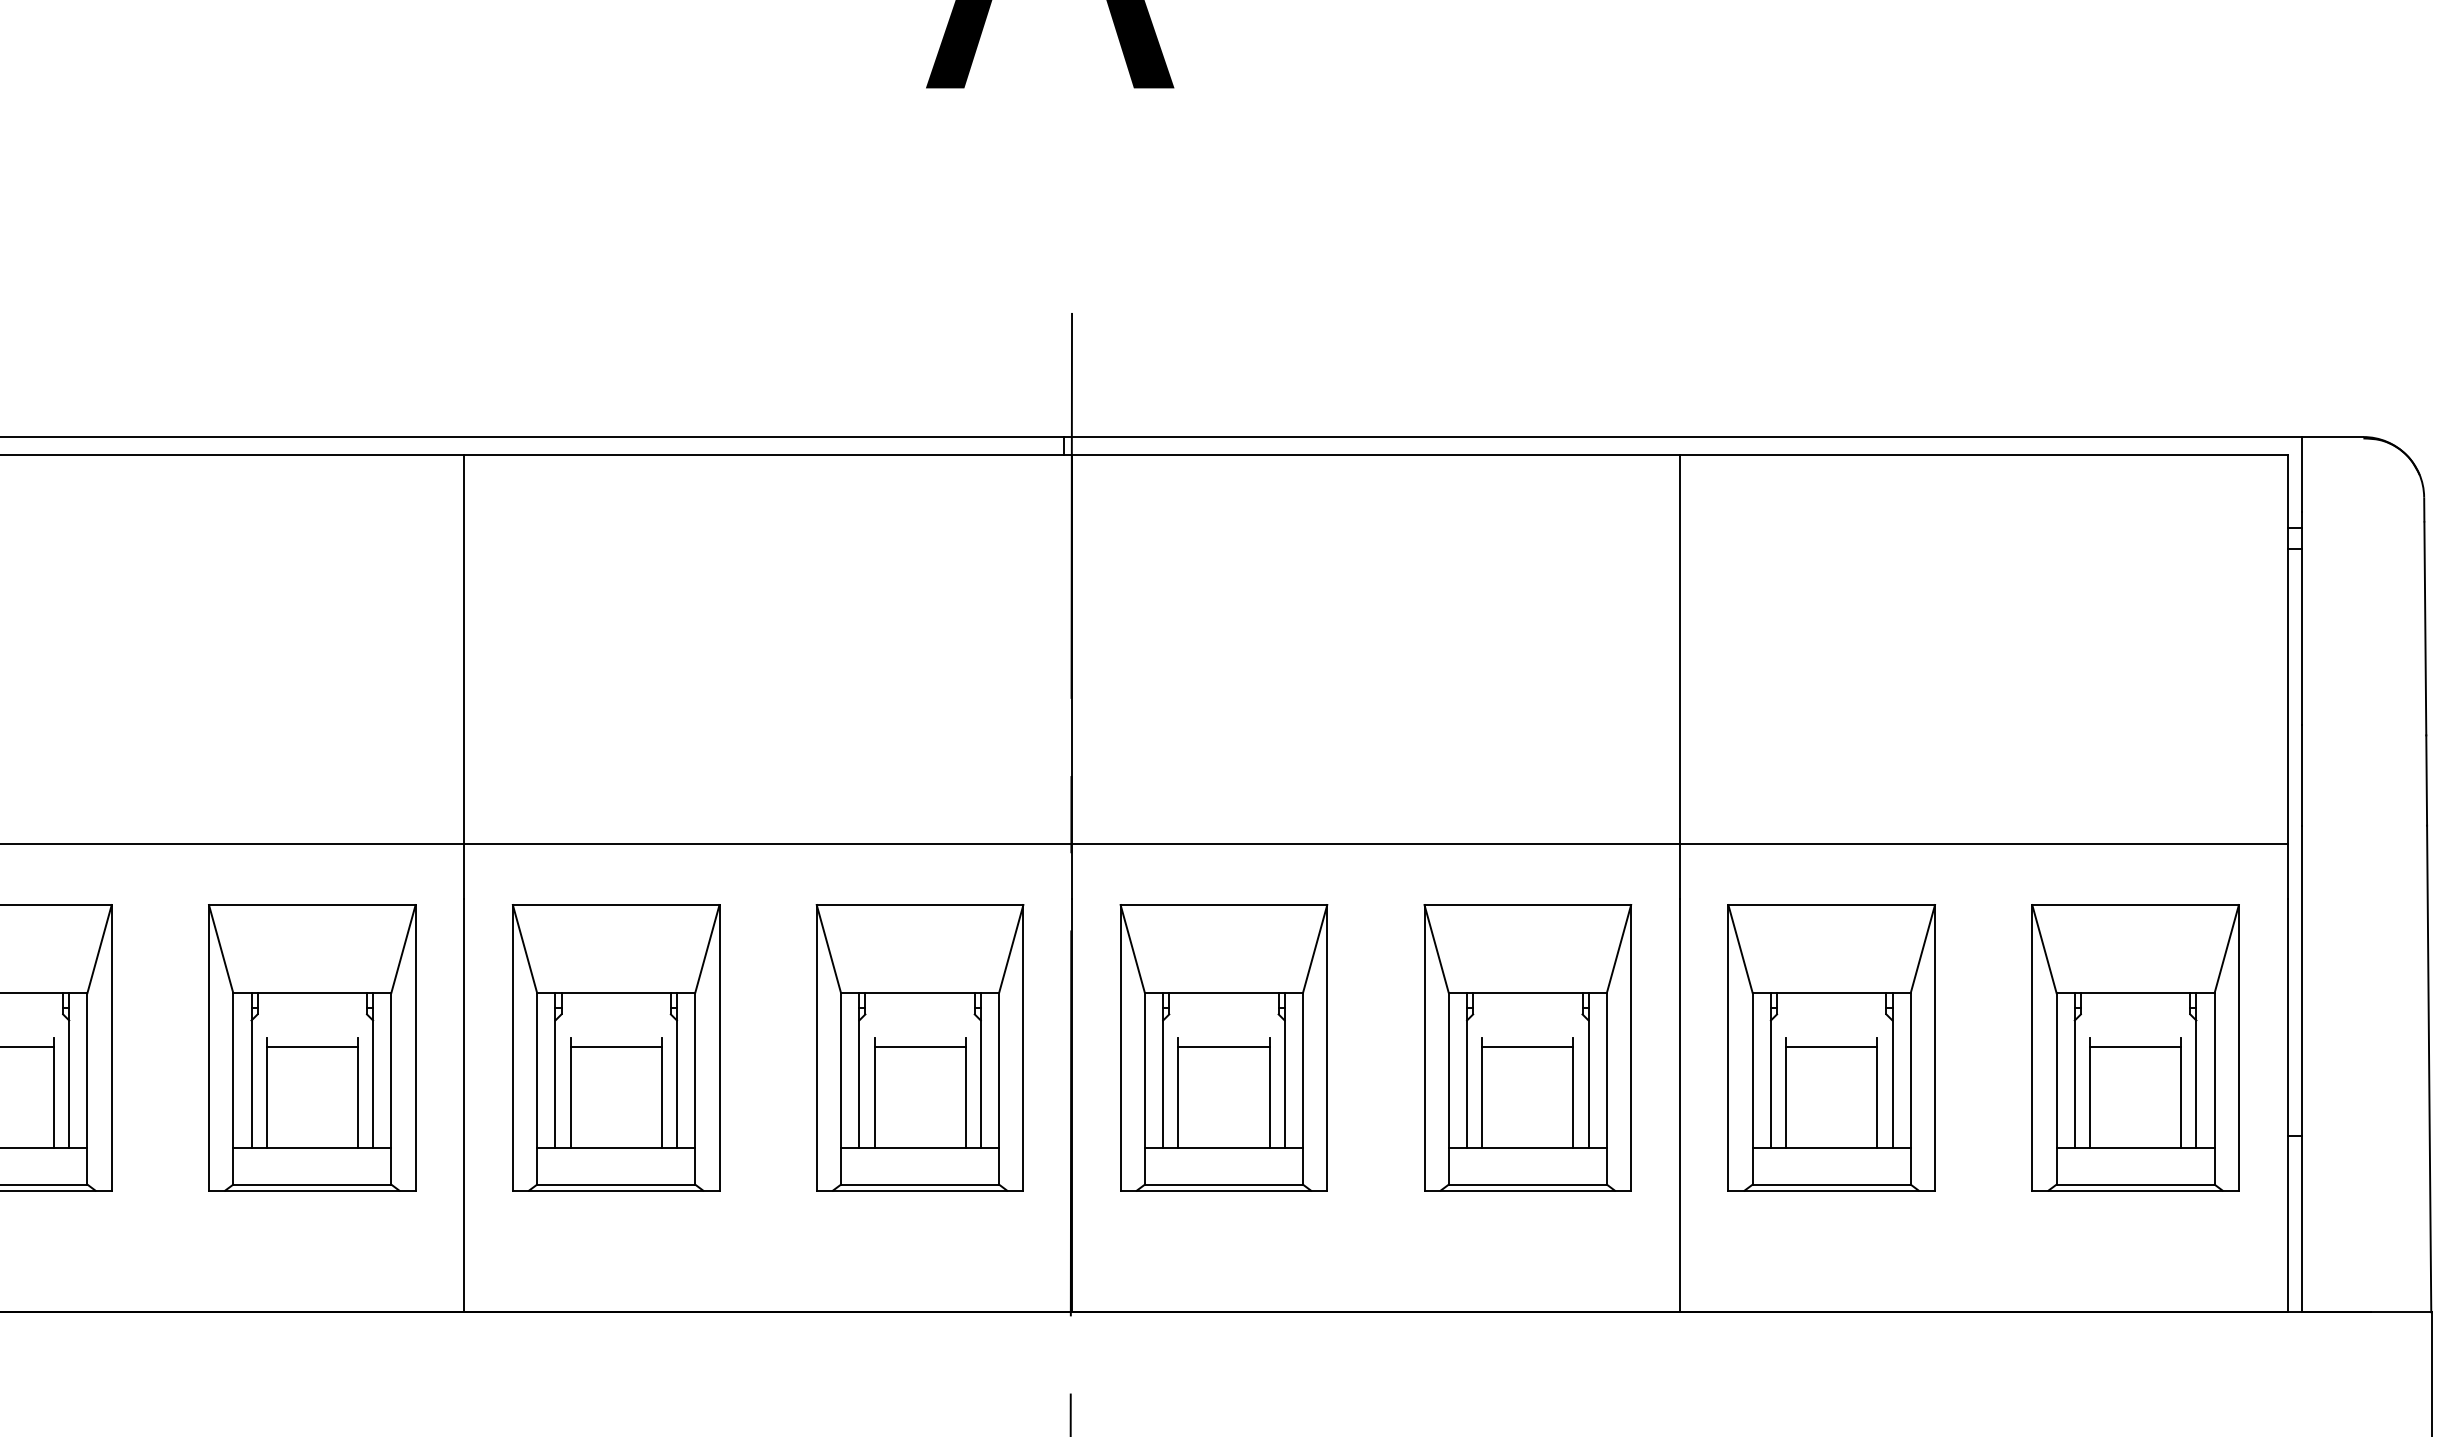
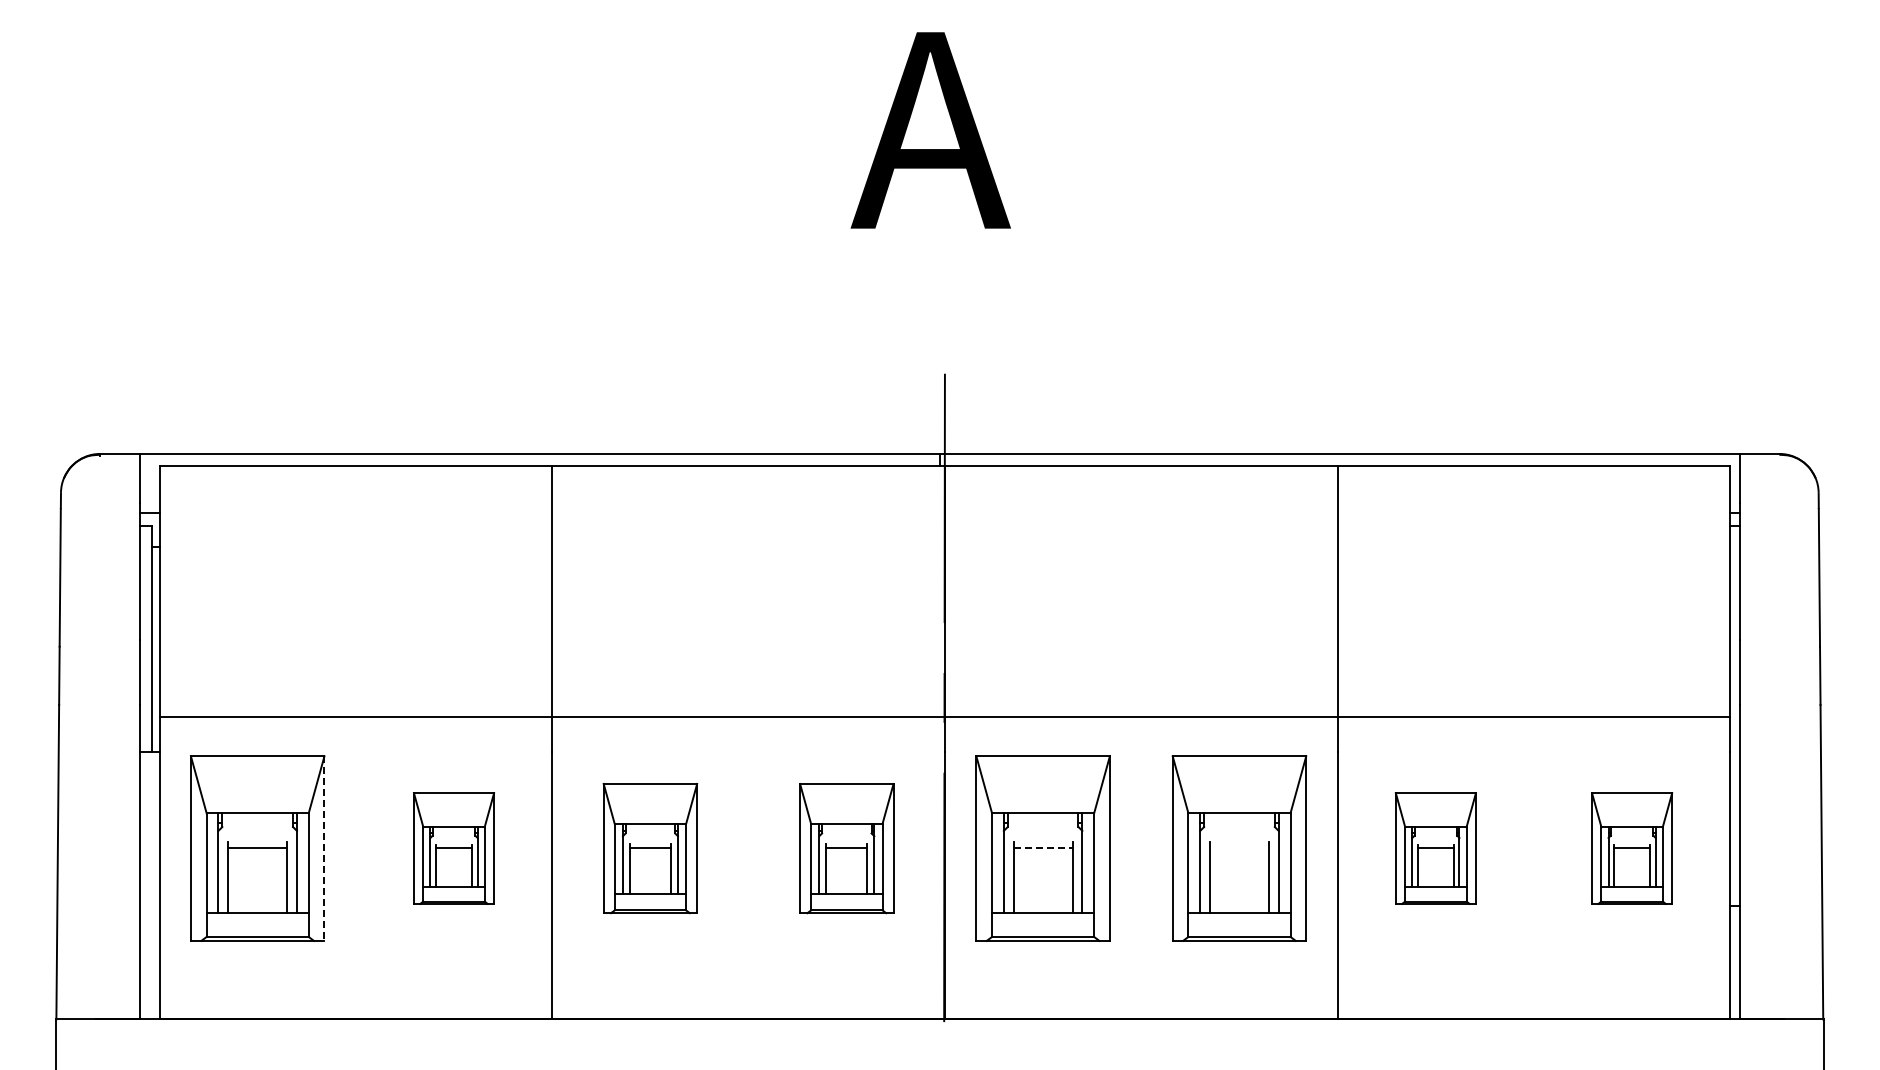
part: (311, 1047) -> (453, 848), size x0.6
part: (616, 1047) -> (650, 848), size x0.7
part: (919, 1047) -> (846, 848), size x0.7
line: (1224, 1047) -> (1043, 848), solid -> dashed
line: (1527, 1047) -> (1239, 848), removed
part: (1831, 1047) -> (1435, 848), size x0.6
part: (2134, 1047) -> (1631, 848), size x0.6
line: (111, 1049) -> (324, 849), solid -> dashed

